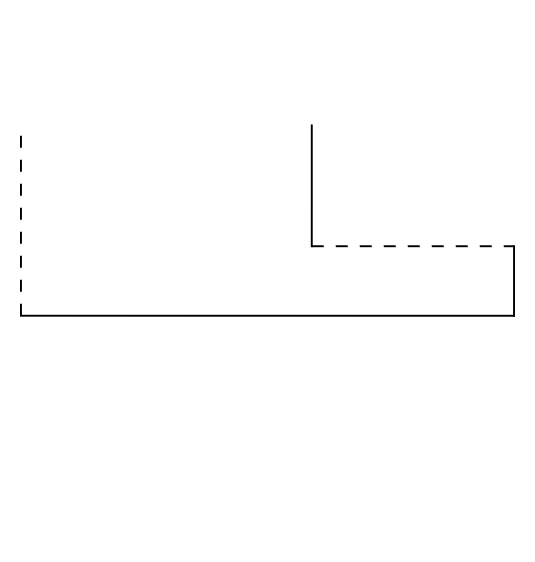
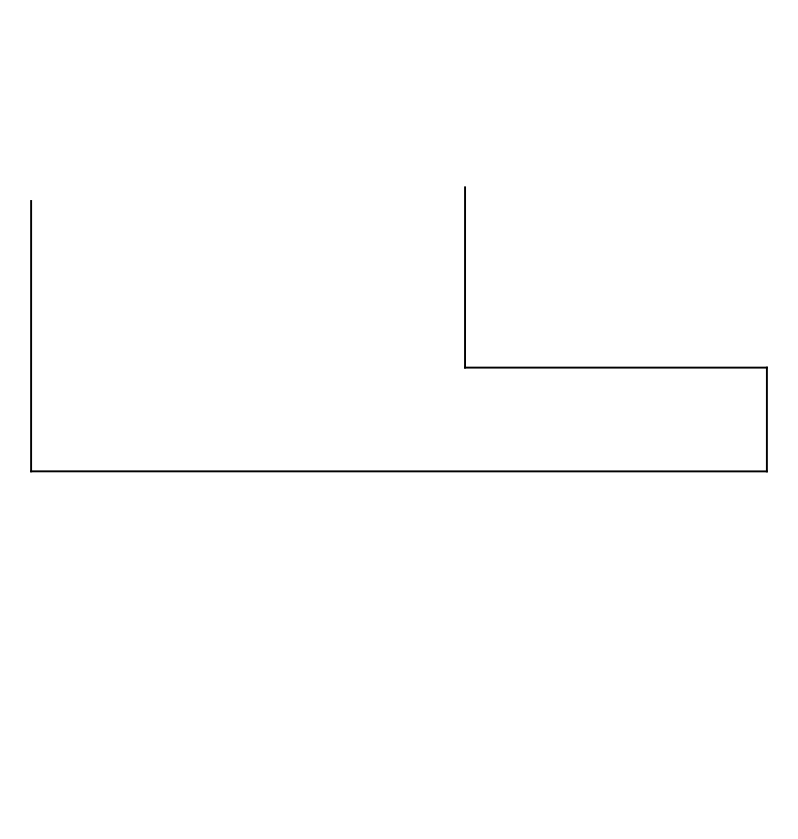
line: (20, 225) -> (30, 336), dashed -> solid
line: (413, 246) -> (616, 368), dashed -> solid

